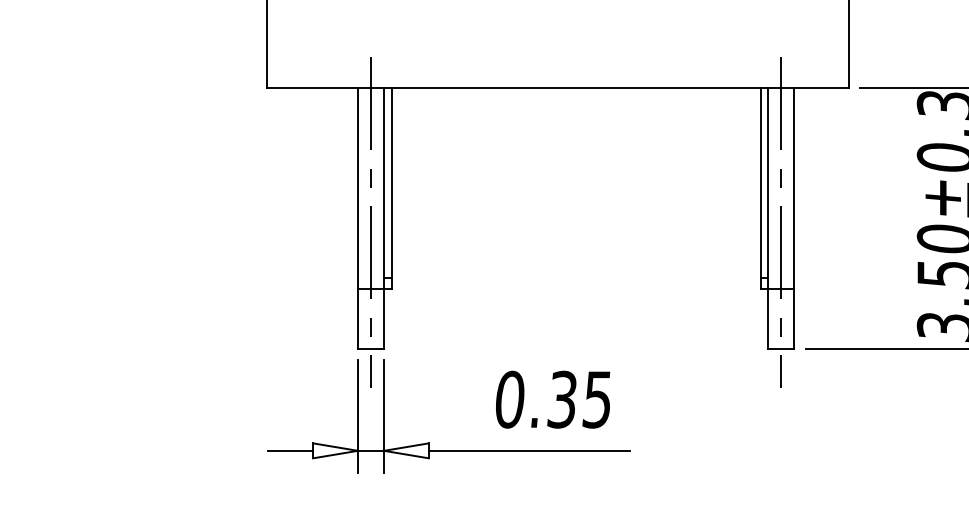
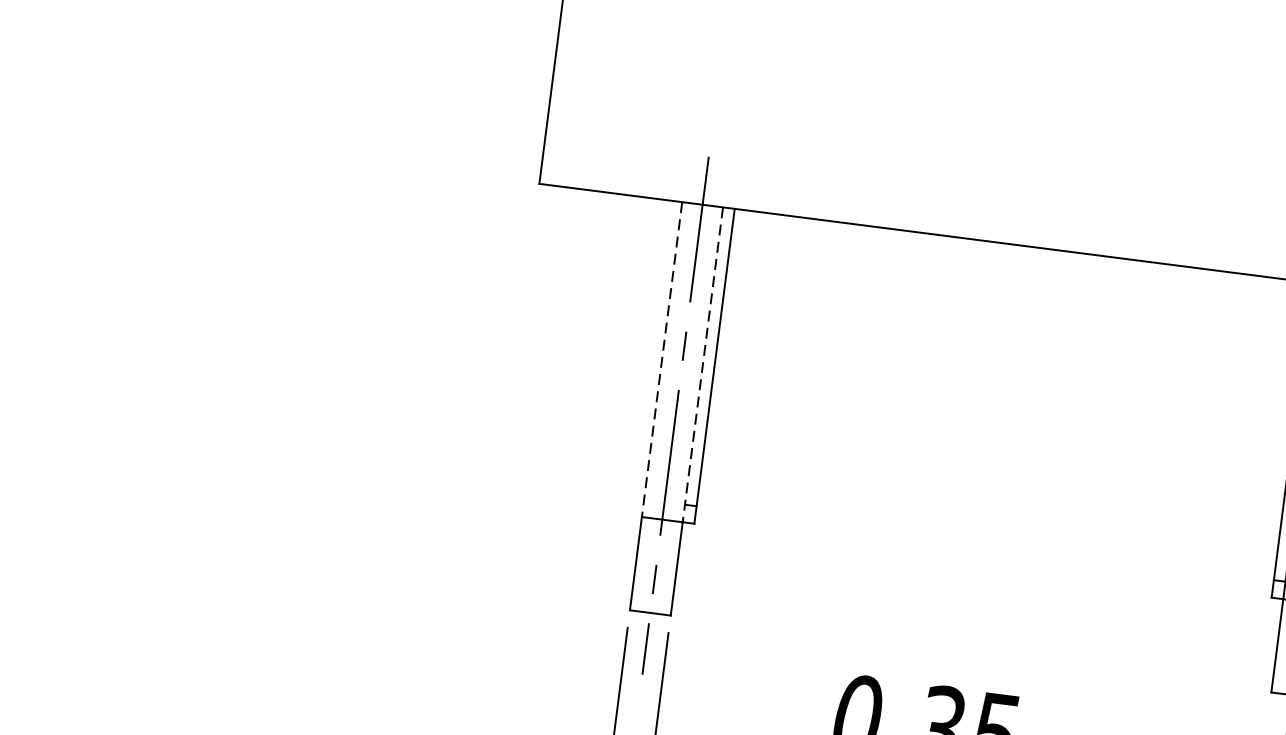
line: (357, 188) -> (661, 359), solid -> dashed
line: (384, 188) -> (703, 365), solid -> dashed

